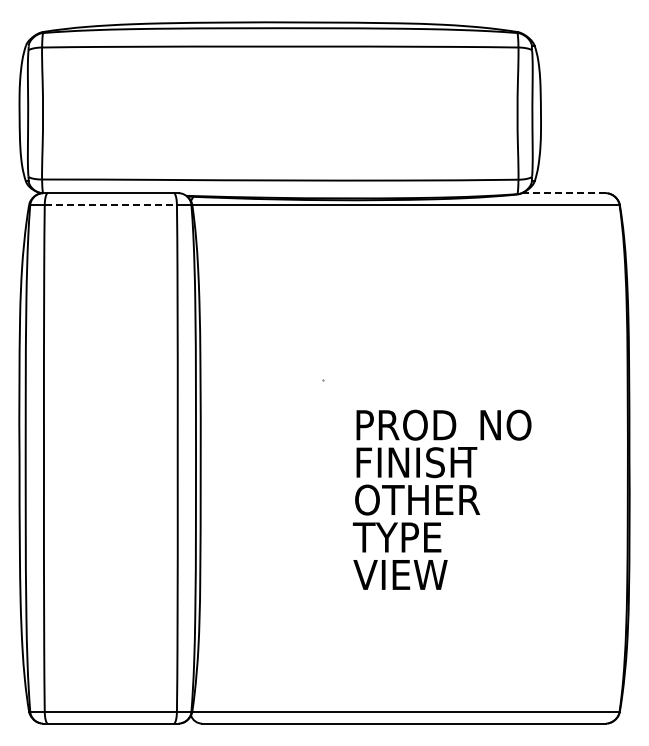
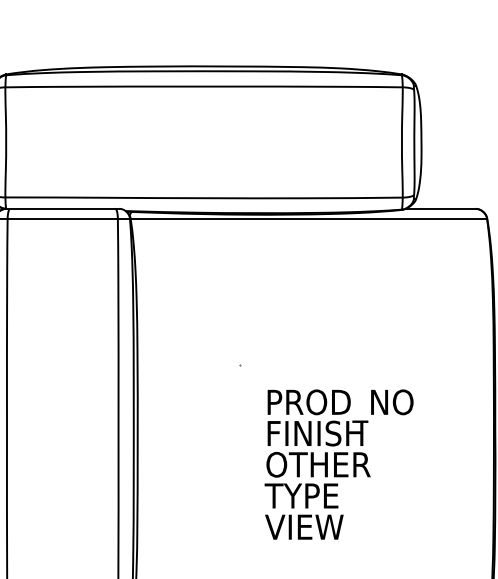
line: (564, 193) -> (441, 209), dashed -> solid
line: (111, 204) -> (63, 218), dashed -> solid

